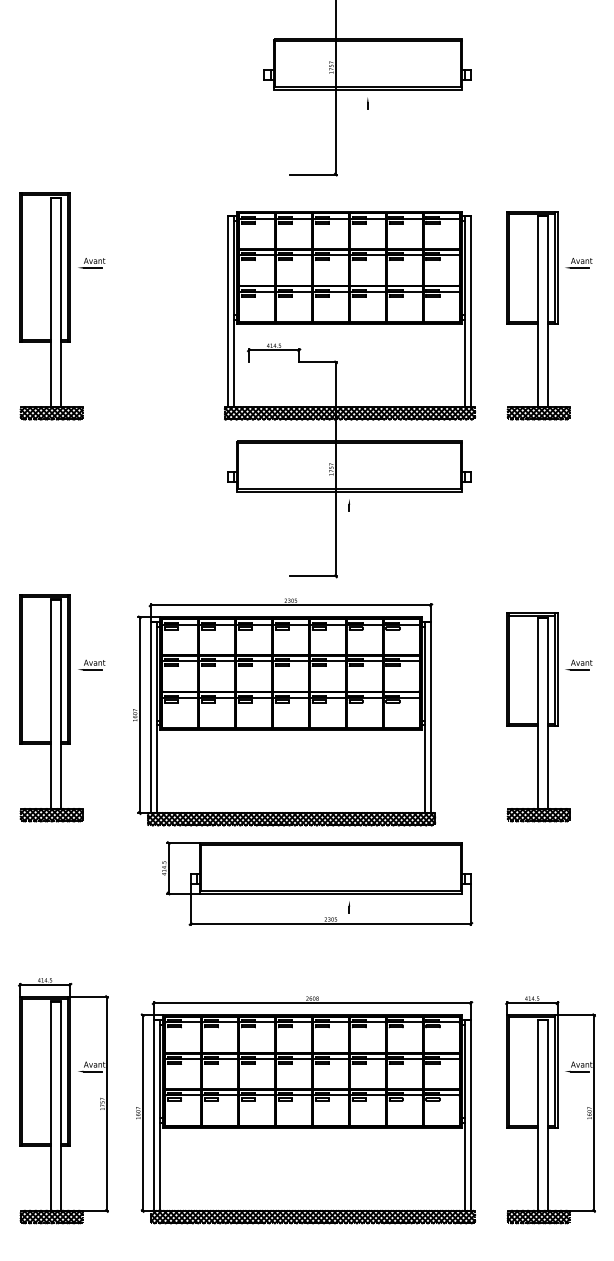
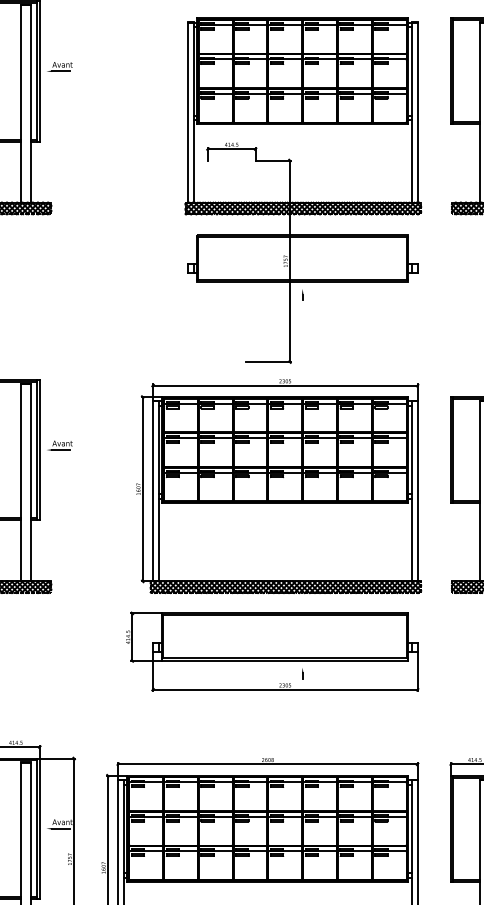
part: (284, 712) -> (279, 486), moved

